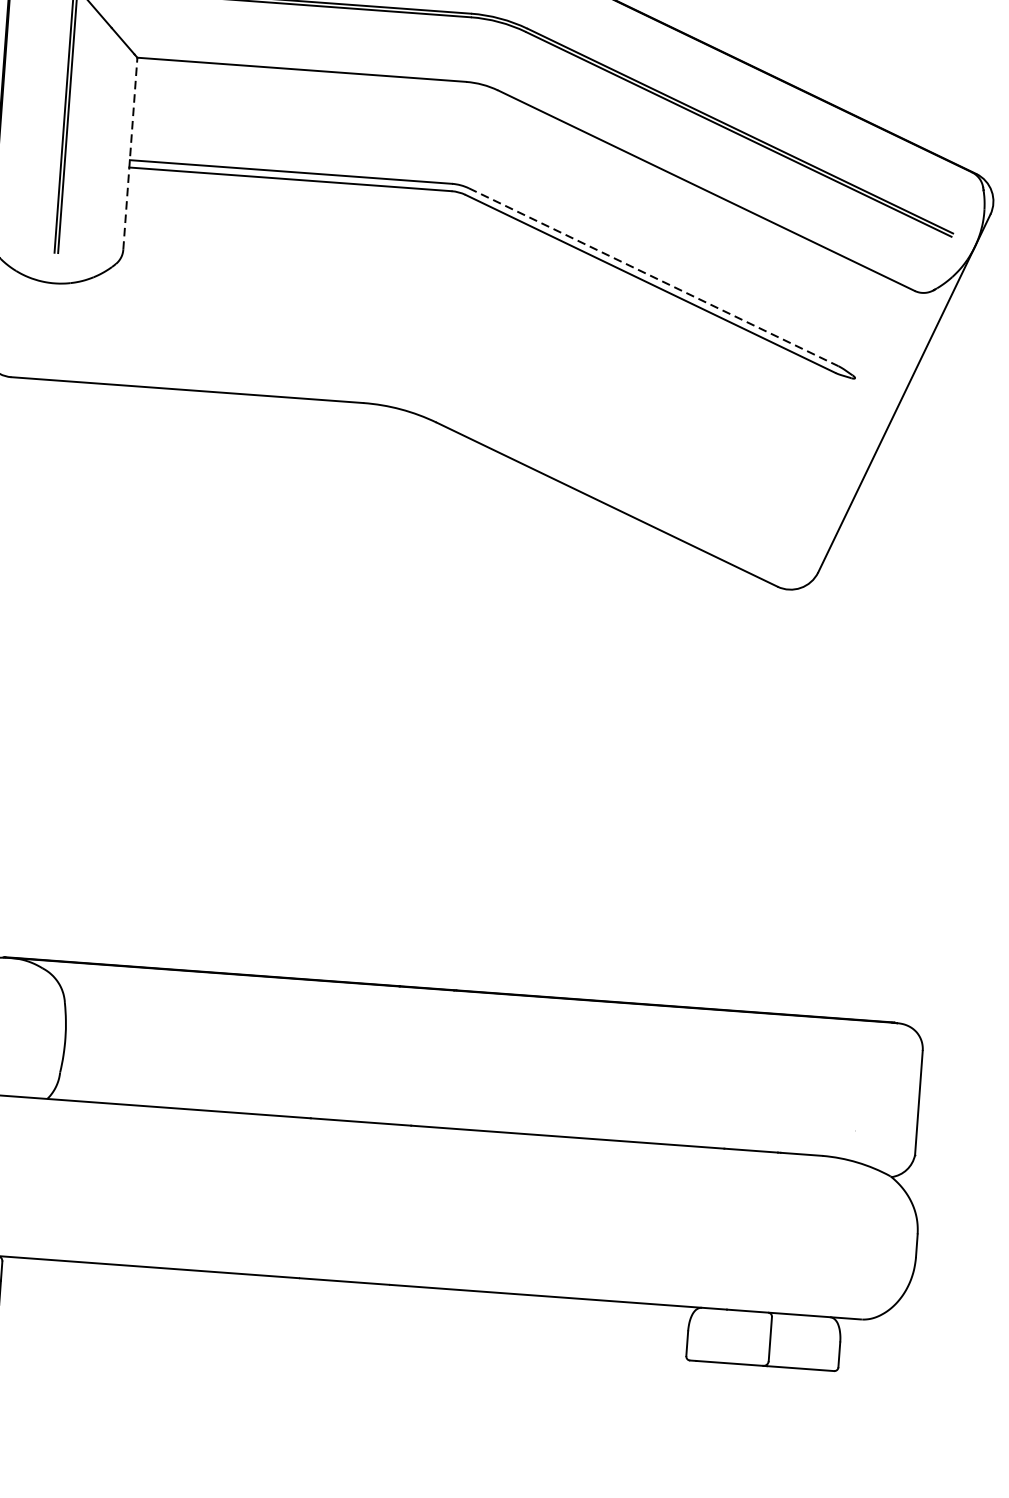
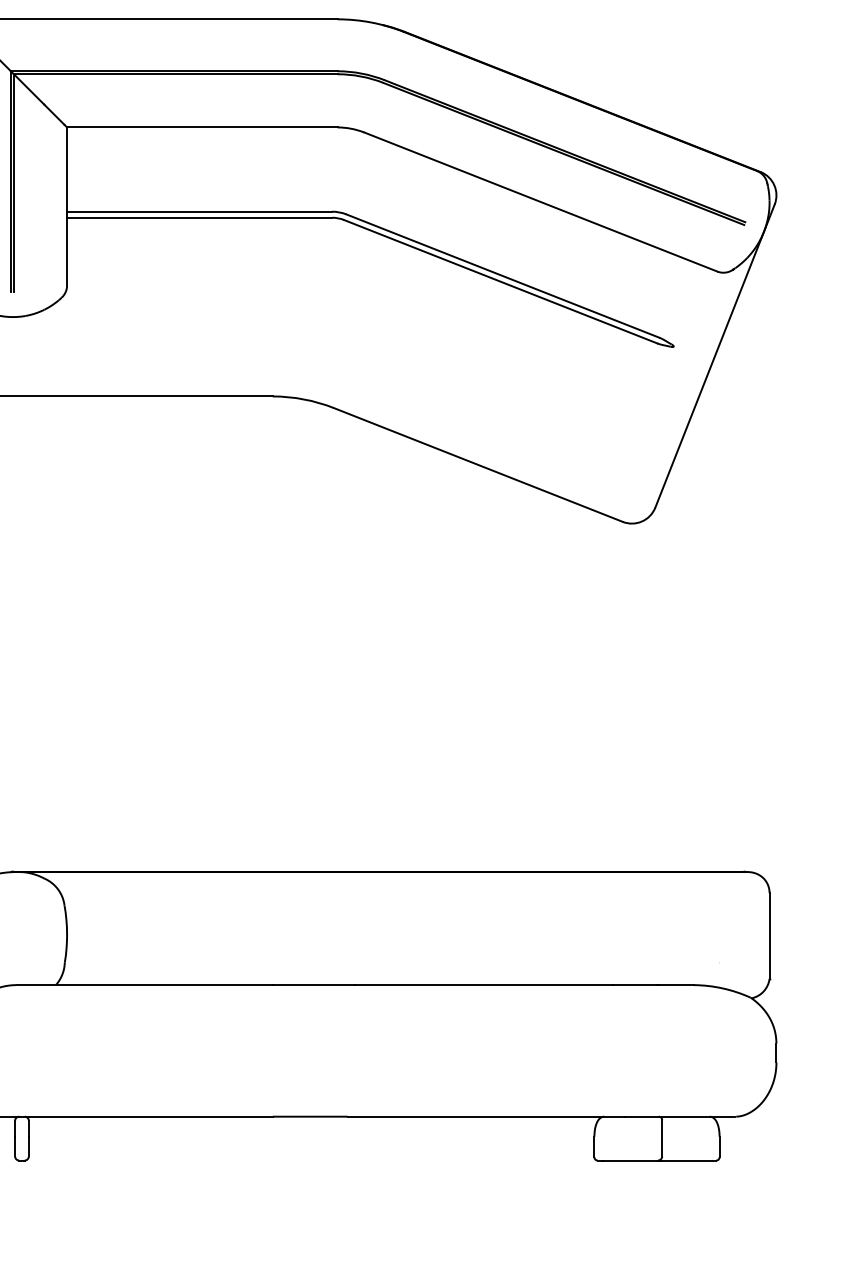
line: (130, 152) -> (67, 205), dashed -> solid
line: (654, 277) -> (503, 276), dashed -> solid

